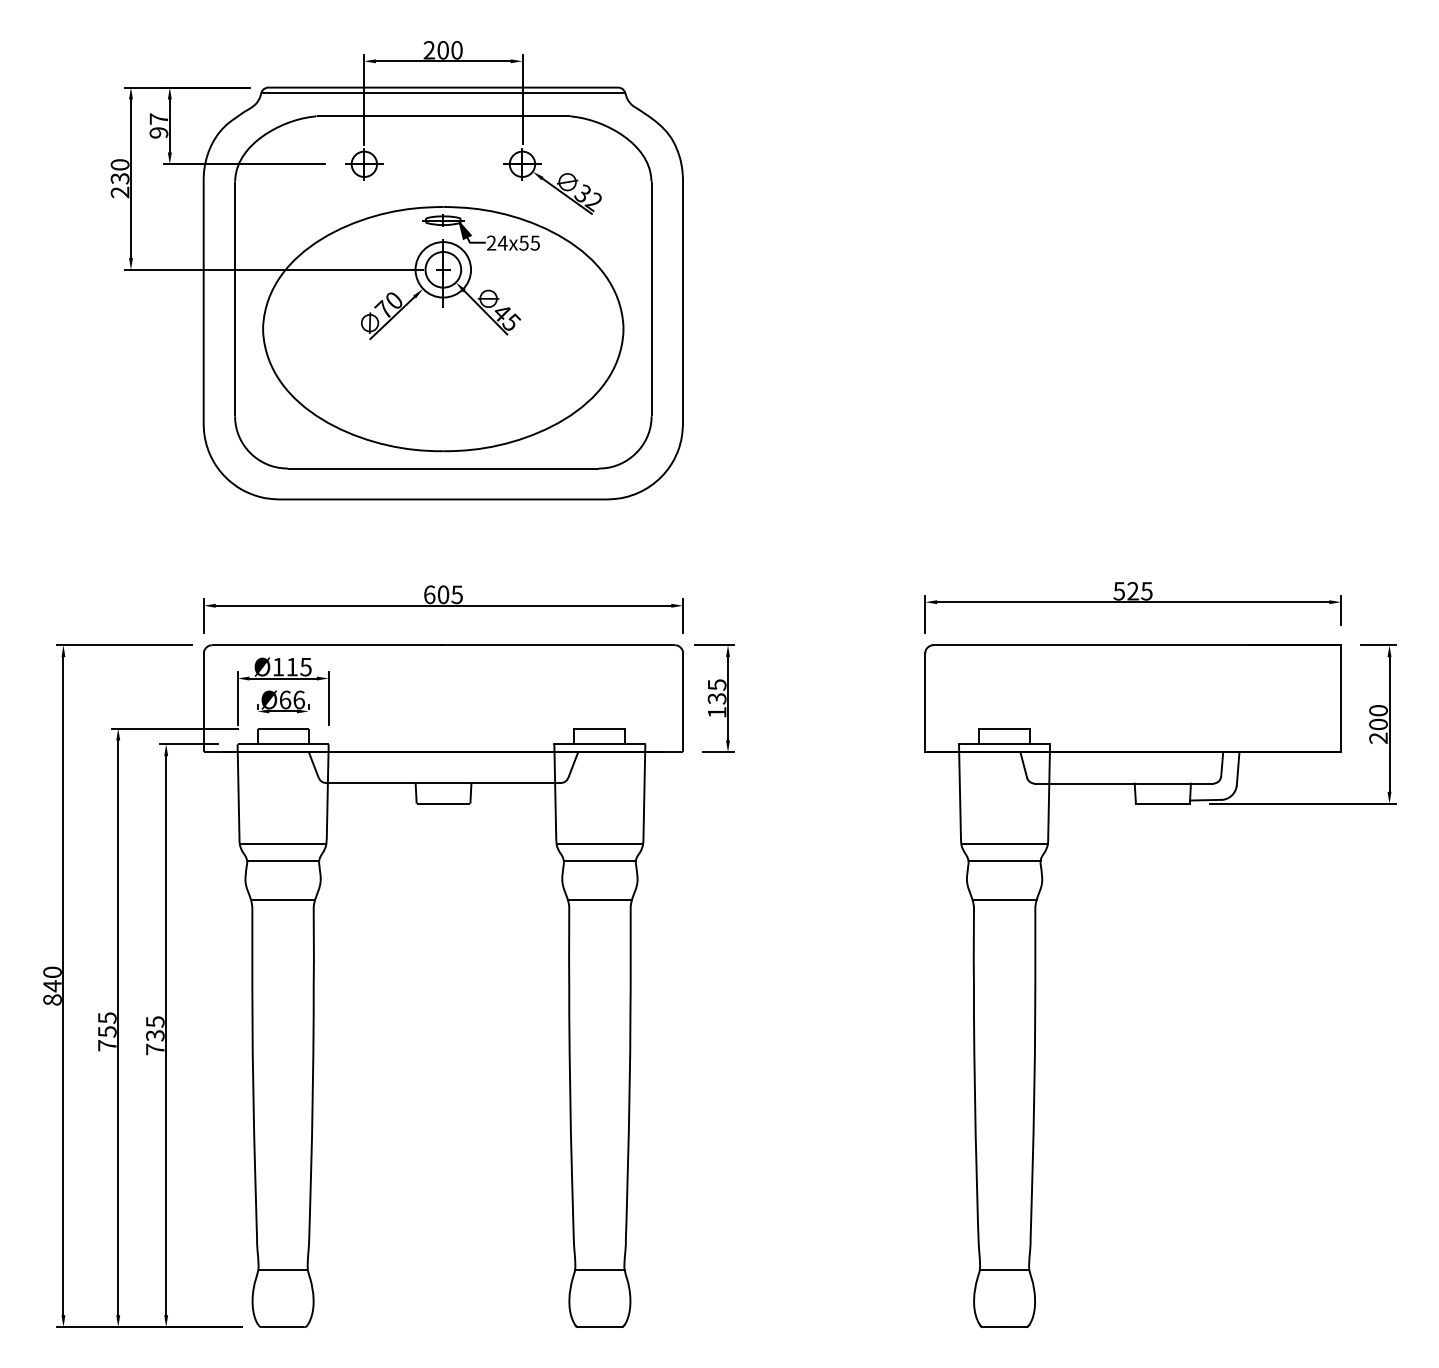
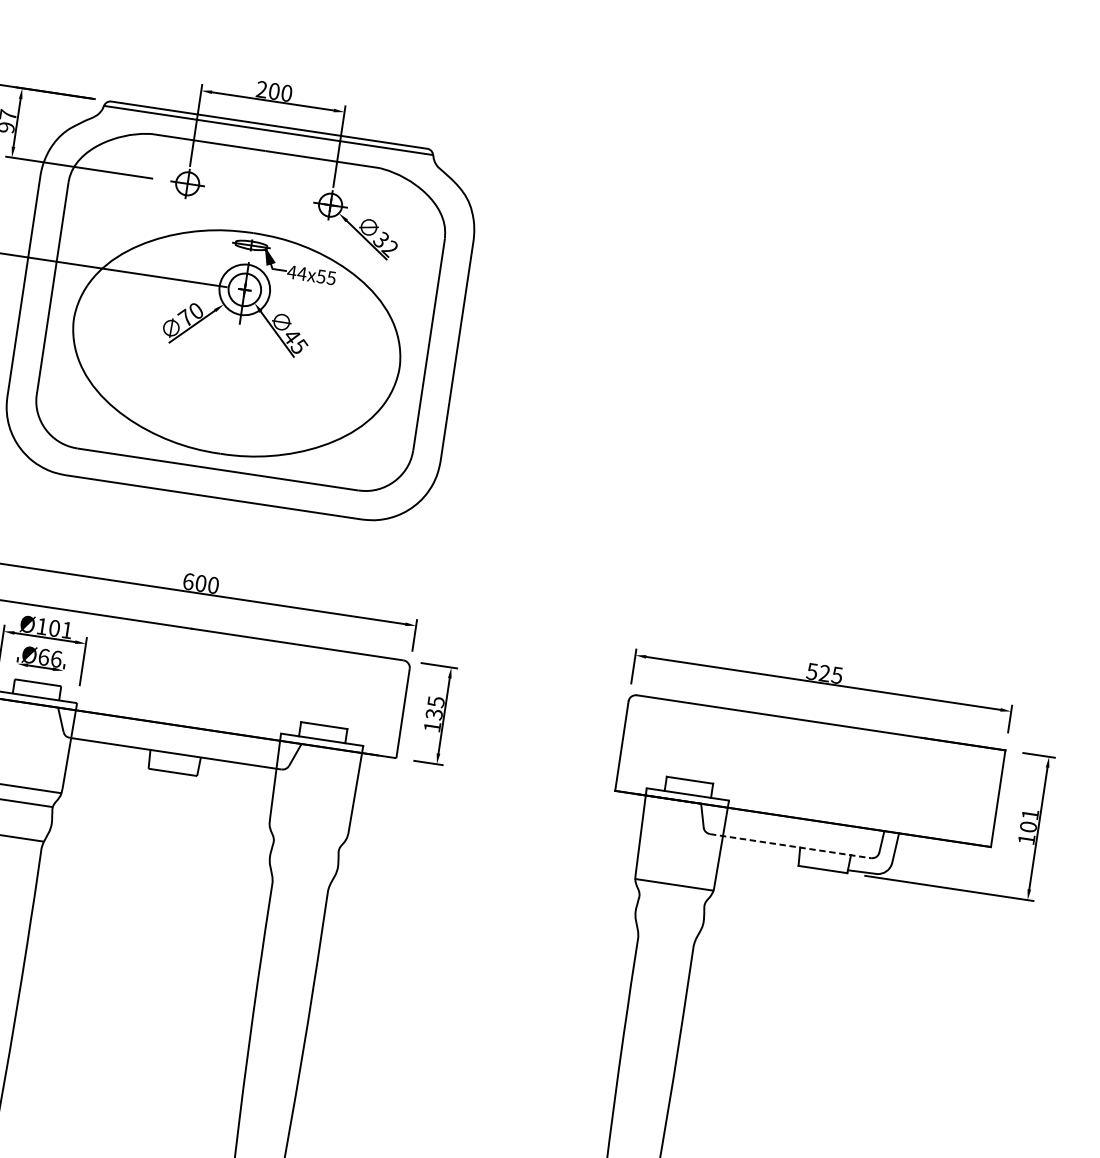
text: (491, 242) -> (292, 271), 24x55 -> 44x55
text: (456, 594) -> (212, 585), 605 -> 600
text: (298, 666) -> (60, 628), Ø115 -> Ø101
text: (1378, 724) -> (1028, 827), 200 -> 101
line: (1124, 783) -> (790, 846), solid -> dashed
line: (599, 844) -> (308, 830), removed
line: (599, 860) -> (306, 844), removed
line: (1004, 860) -> (672, 899), removed
line: (599, 899) -> (300, 879), removed
line: (1004, 899) -> (666, 934), removed

